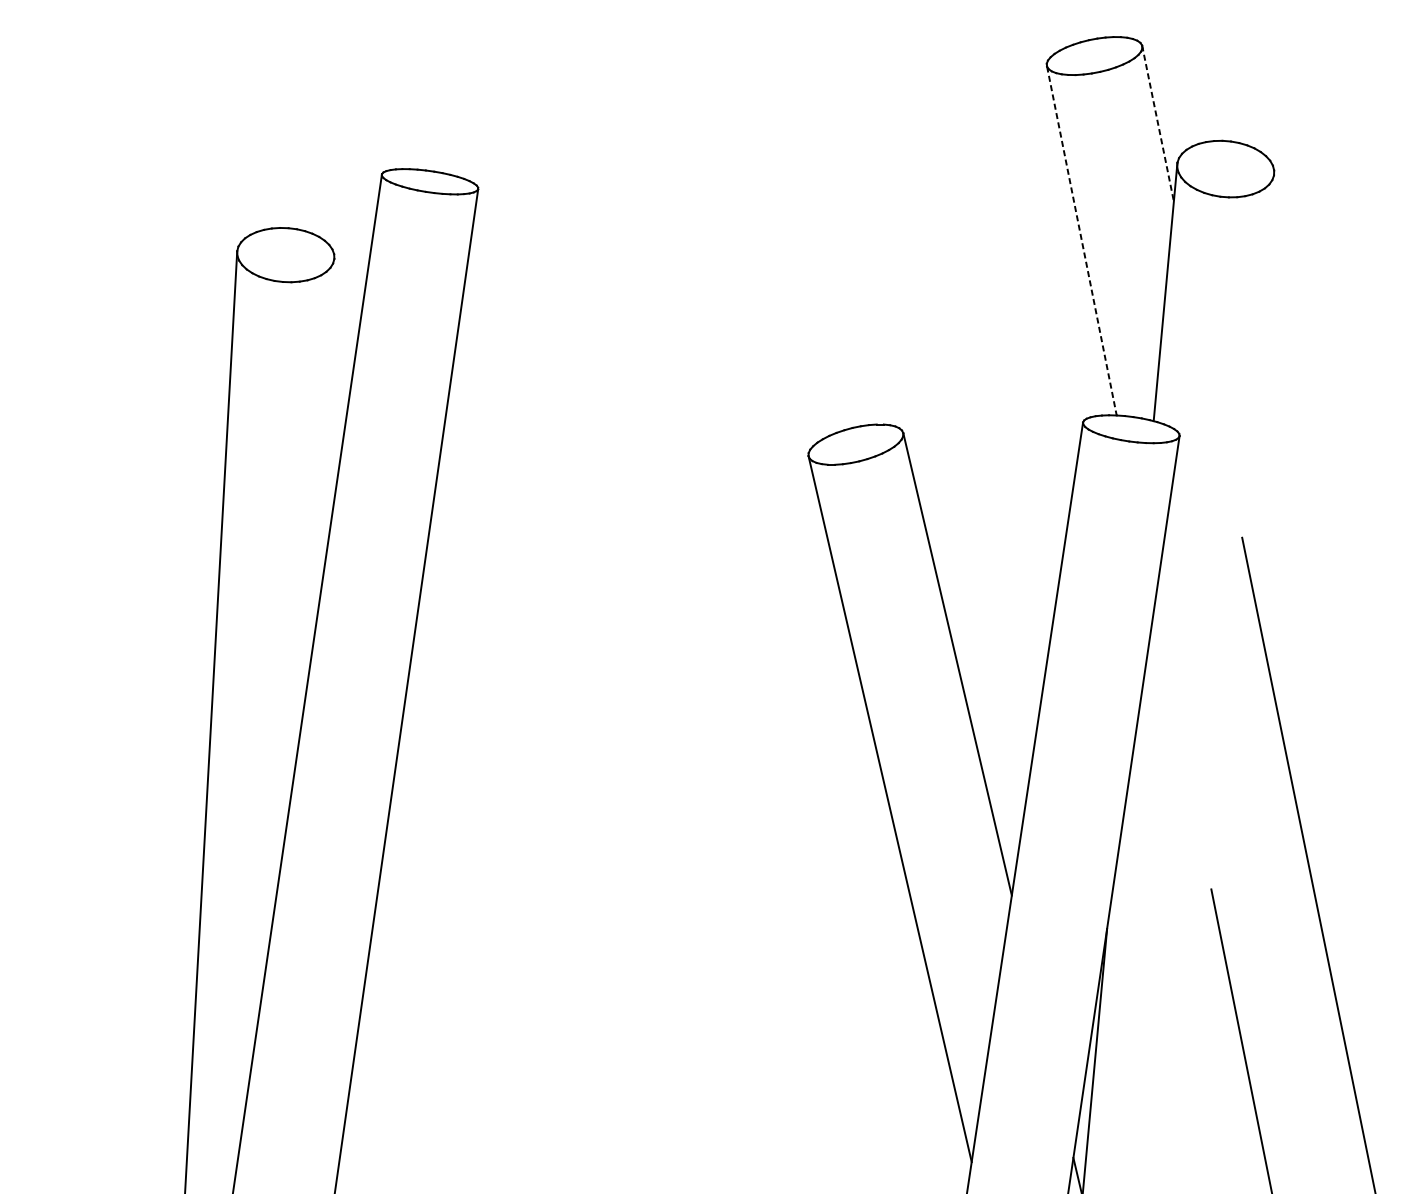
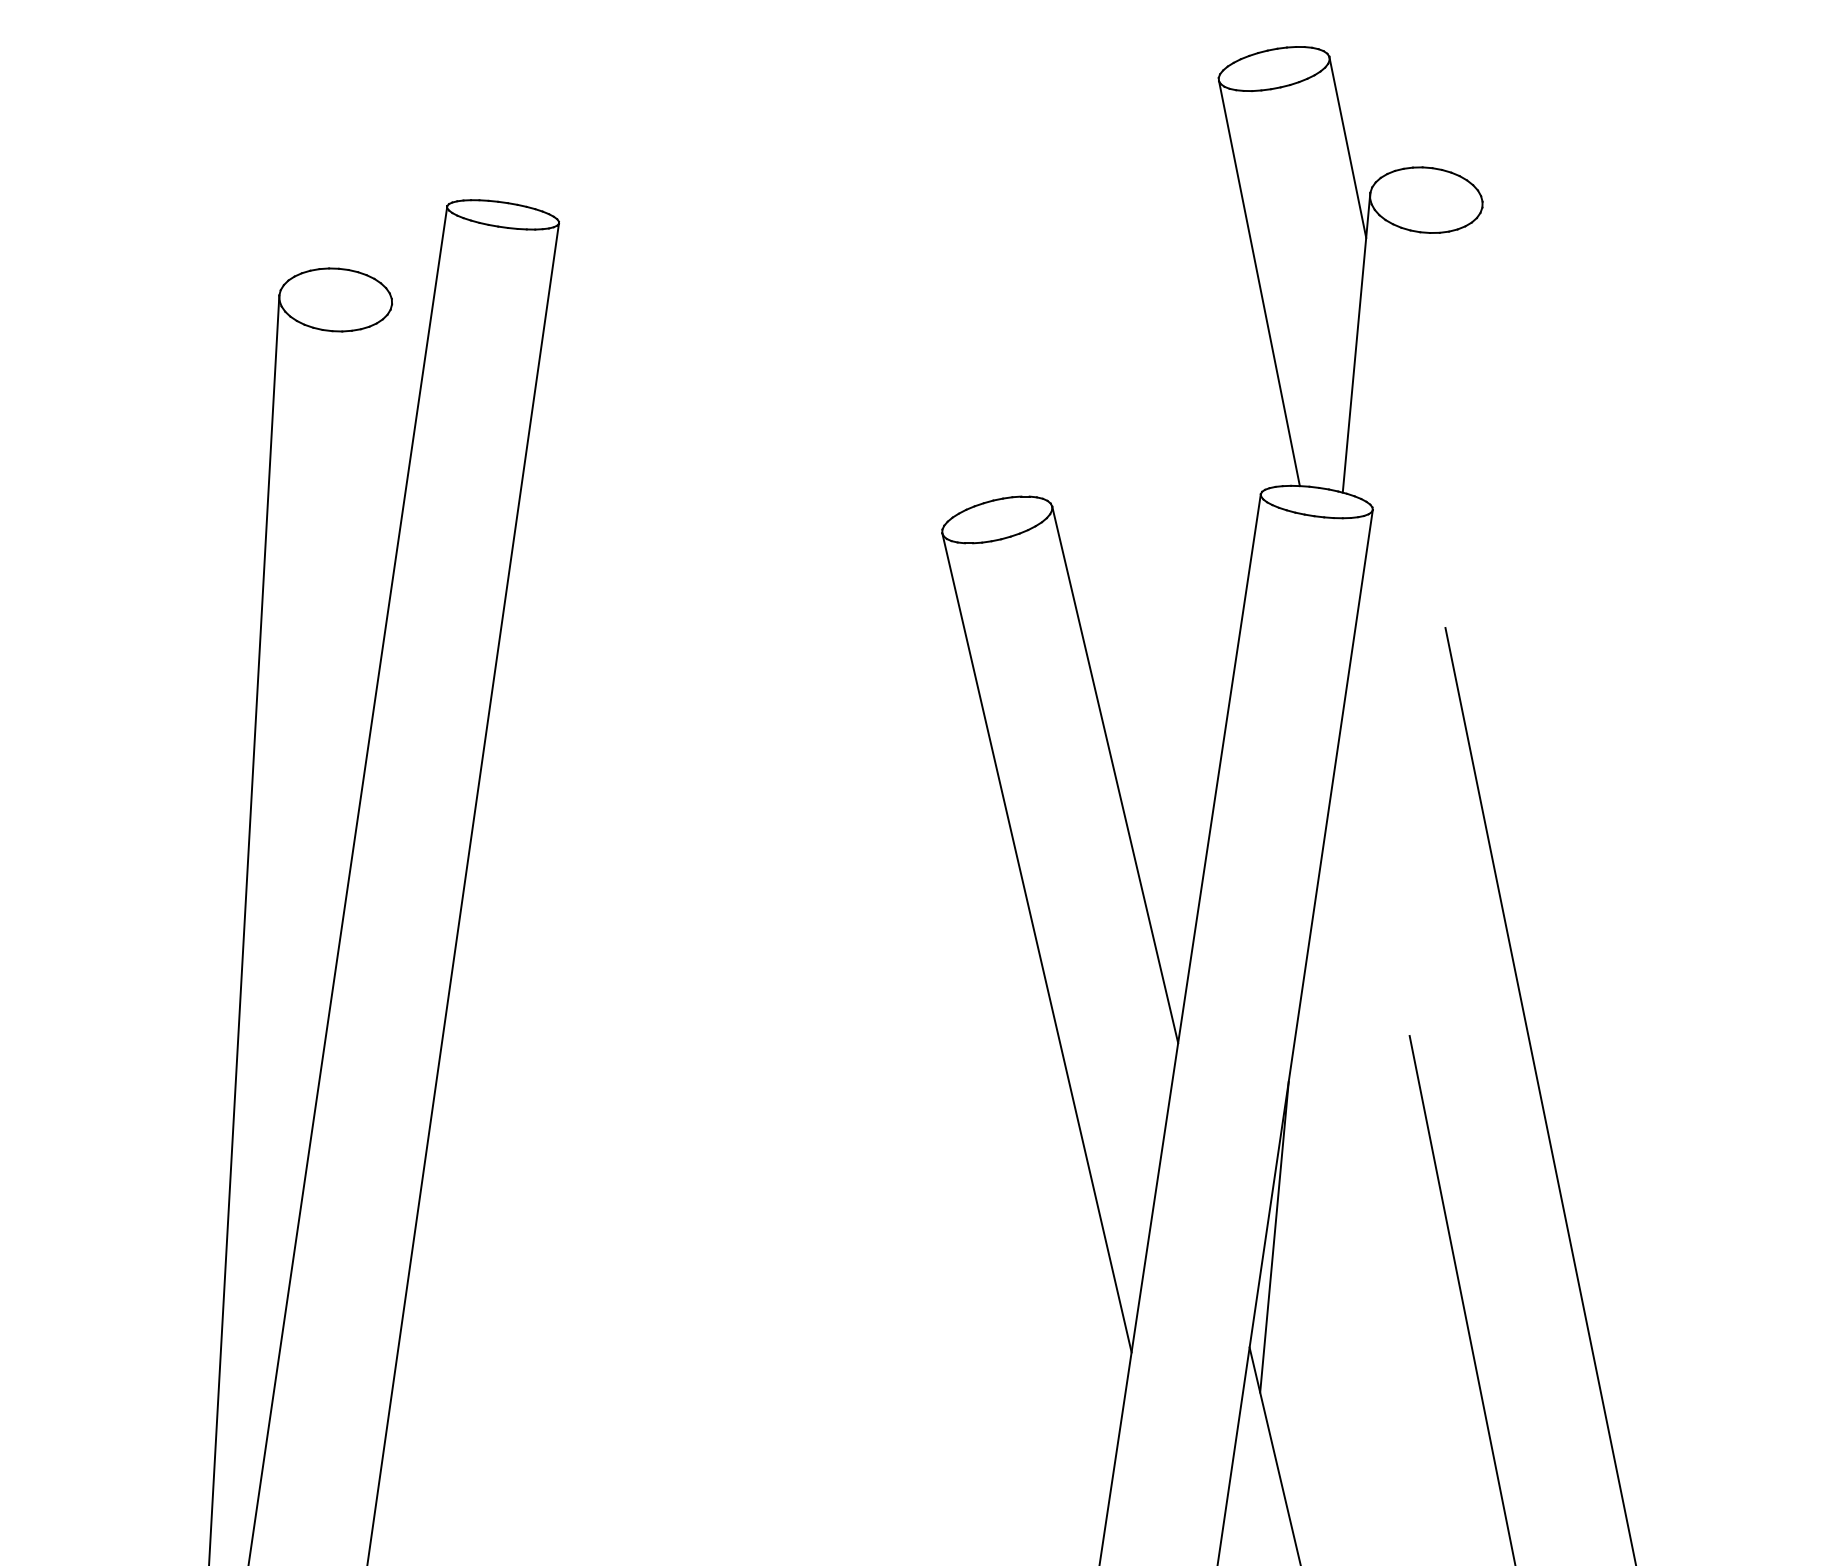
line: (1157, 123) -> (1347, 147), dashed -> solid
line: (1081, 241) -> (1259, 284), dashed -> solid

